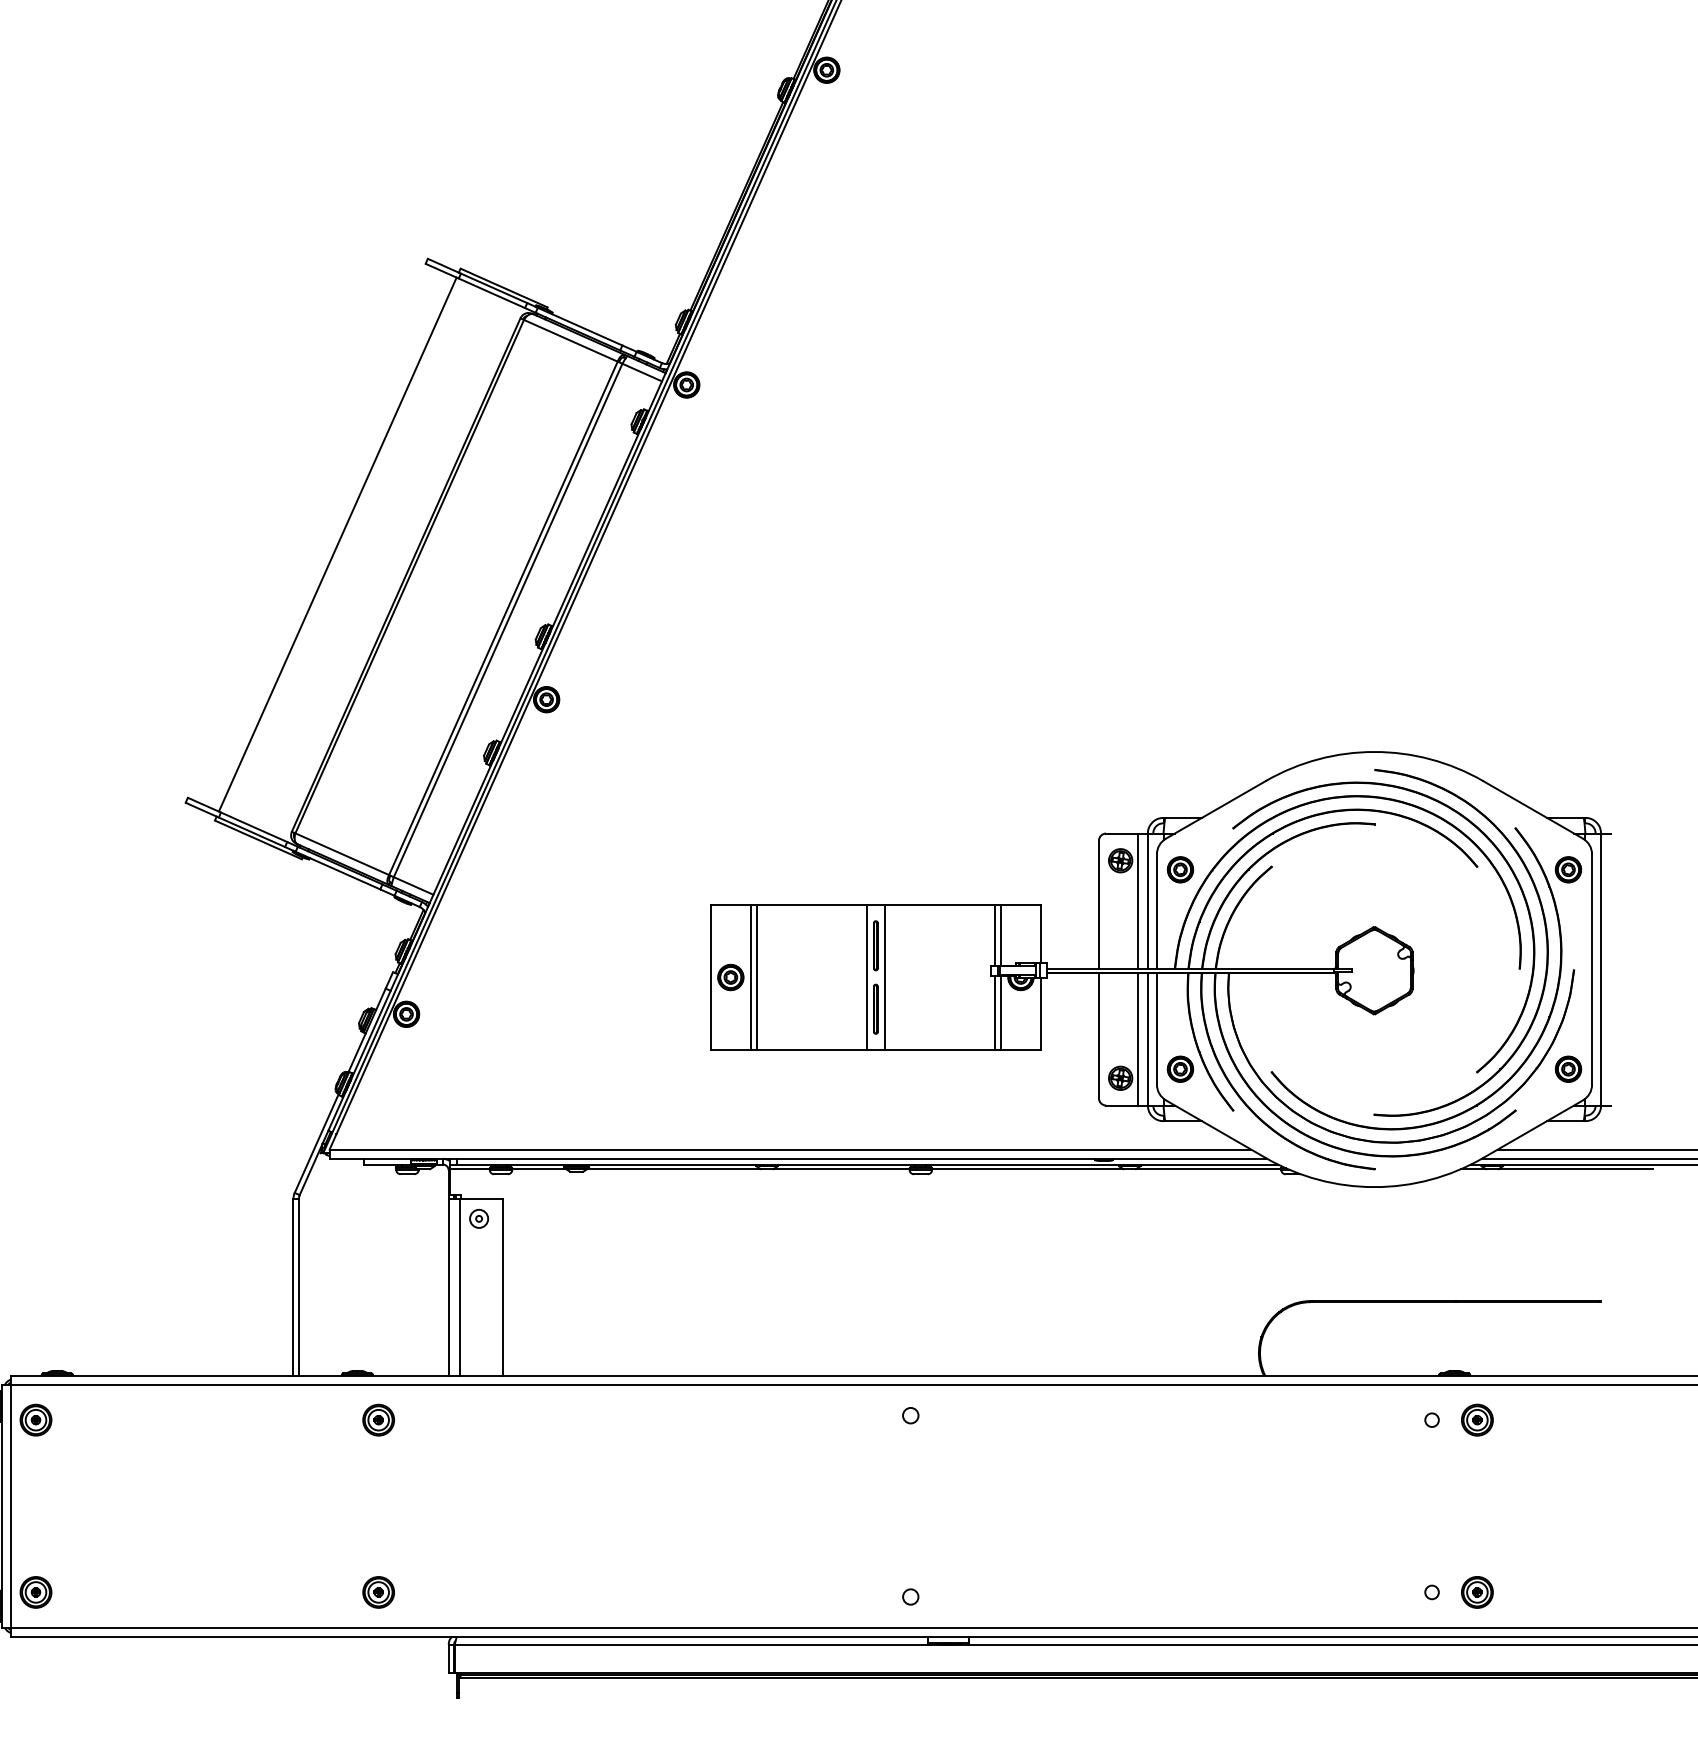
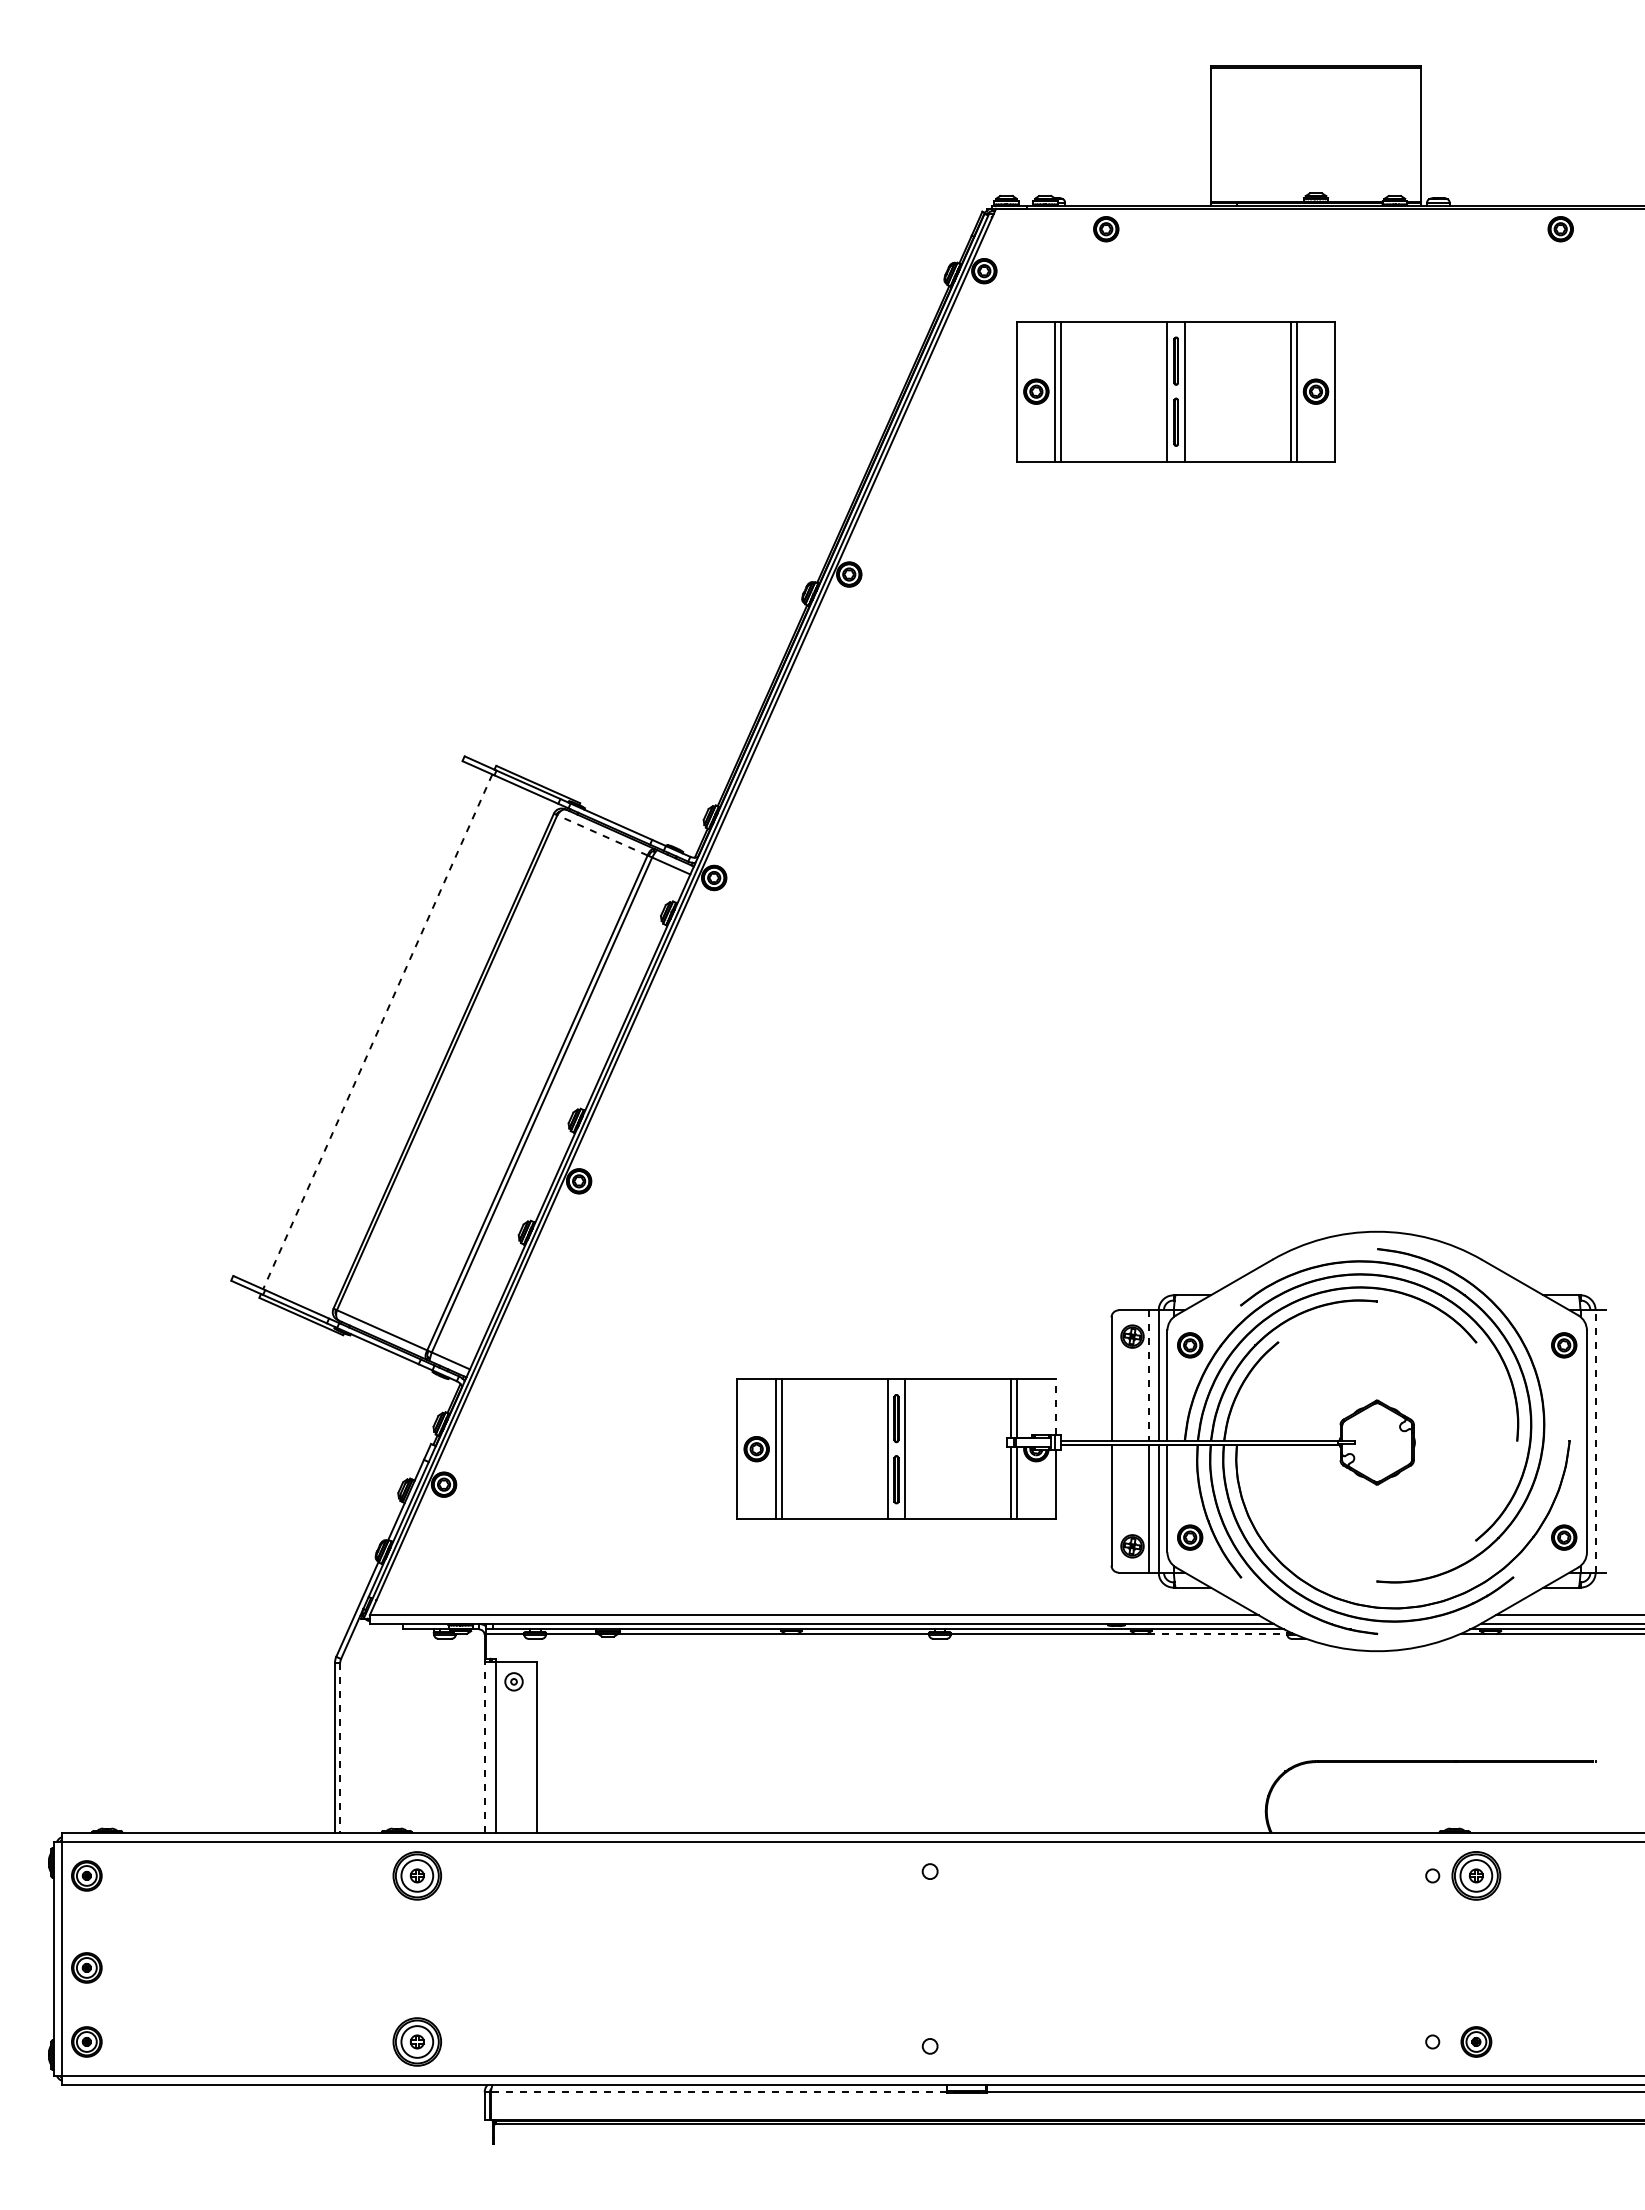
line: (570, 340) -> (602, 835), solid -> dashed
line: (337, 544) -> (377, 1031), solid -> dashed
line: (1137, 901) -> (1148, 1375), solid -> dashed
line: (1040, 934) -> (1055, 1407), solid -> dashed
line: (1600, 969) -> (1595, 1441), solid -> dashed
part: (1522, 1062) -> (1519, 1531), removed
line: (1208, 1168) -> (1217, 1633), solid -> dashed
line: (299, 1286) -> (340, 1747), solid -> dashed
line: (448, 1286) -> (484, 1747), solid -> dashed
part: (377, 1419) -> (416, 1875), size x1.6
part: (1477, 1419) -> (1476, 1875), size x1.6
part: (35, 1515) -> (86, 1967), added
part: (377, 1591) -> (416, 2041), size x1.6
line: (691, 1644) -> (718, 2092), solid -> dashed

